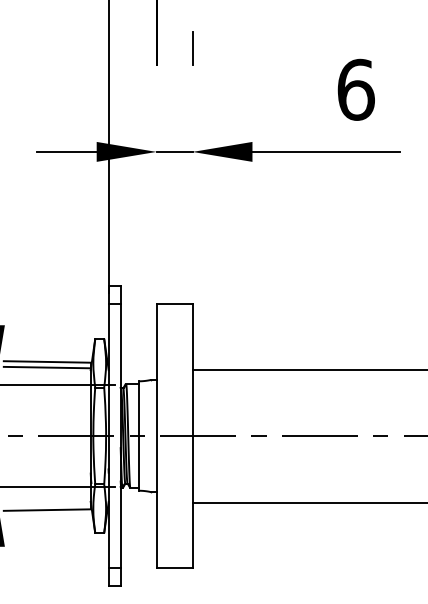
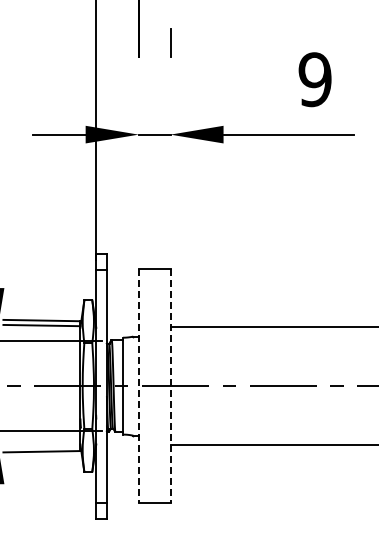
text: (355, 89) -> (314, 79), 6 -> 9
line: (156, 436) -> (138, 386), solid -> dashed
line: (192, 436) -> (170, 386), solid -> dashed

